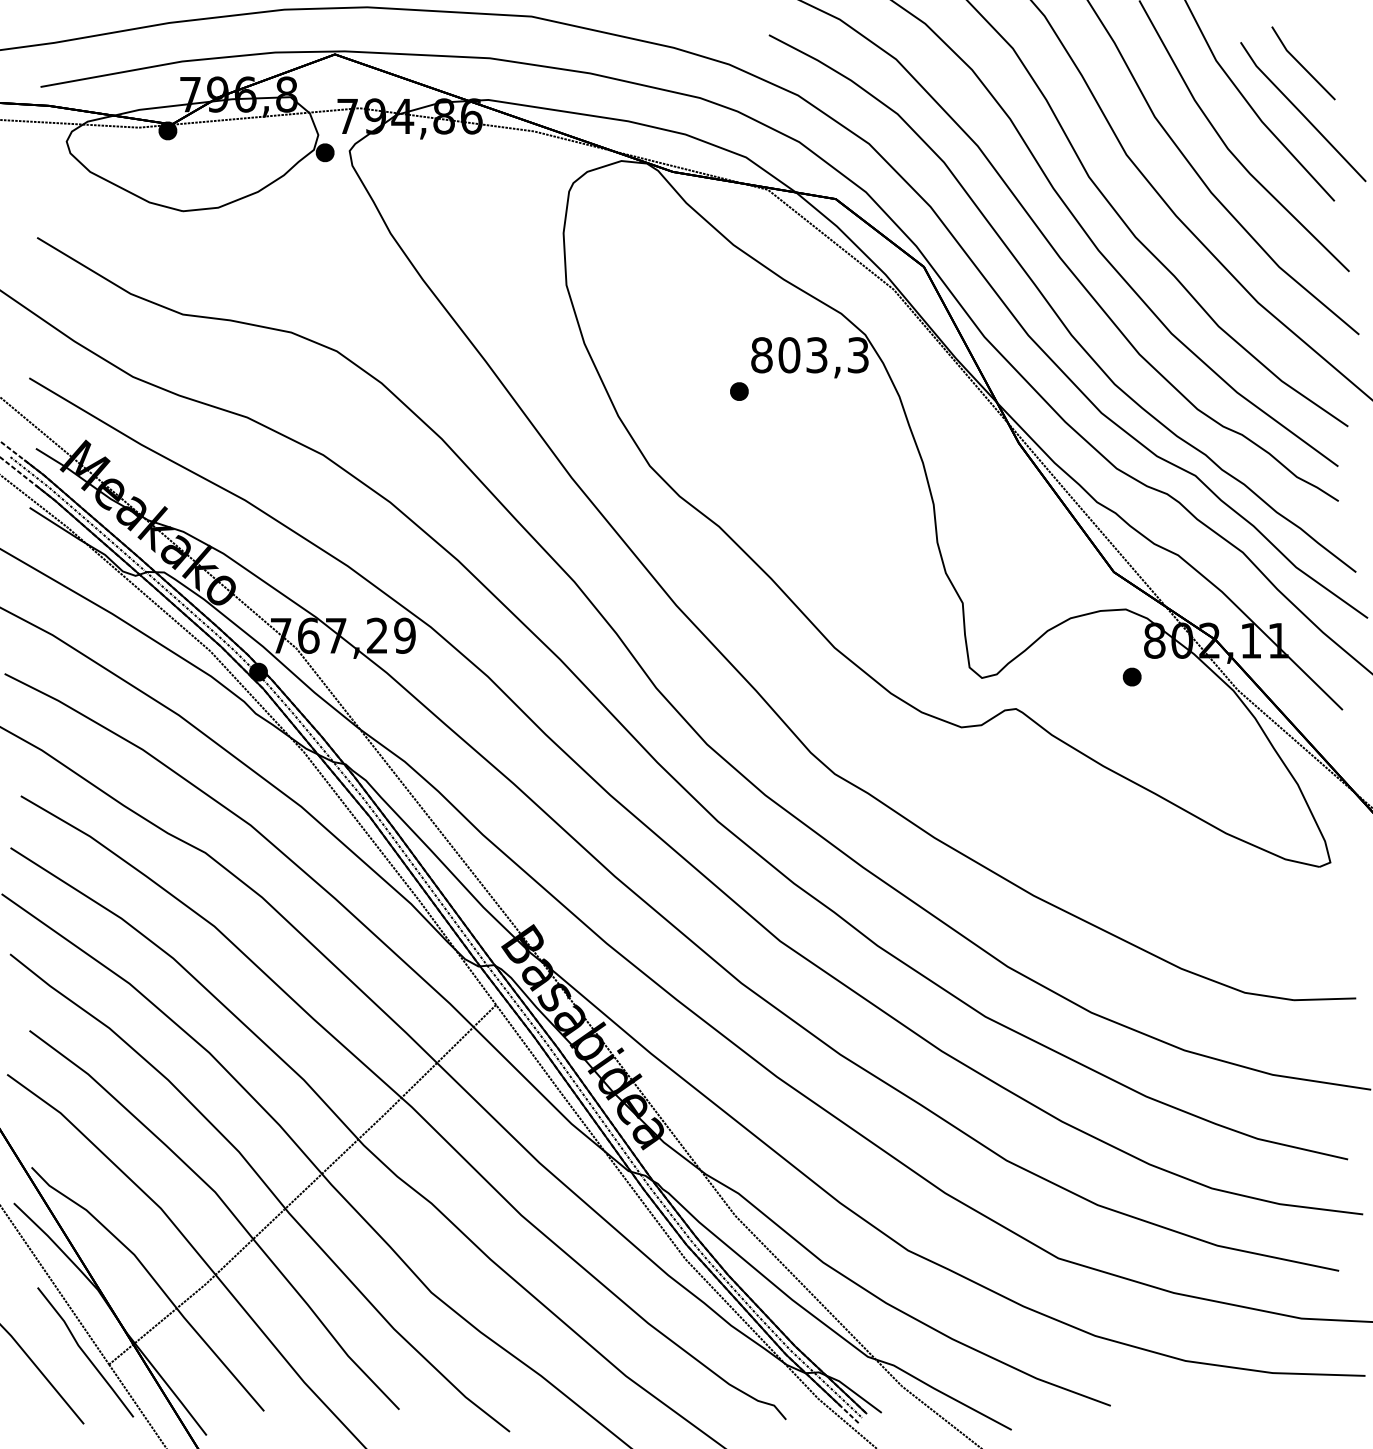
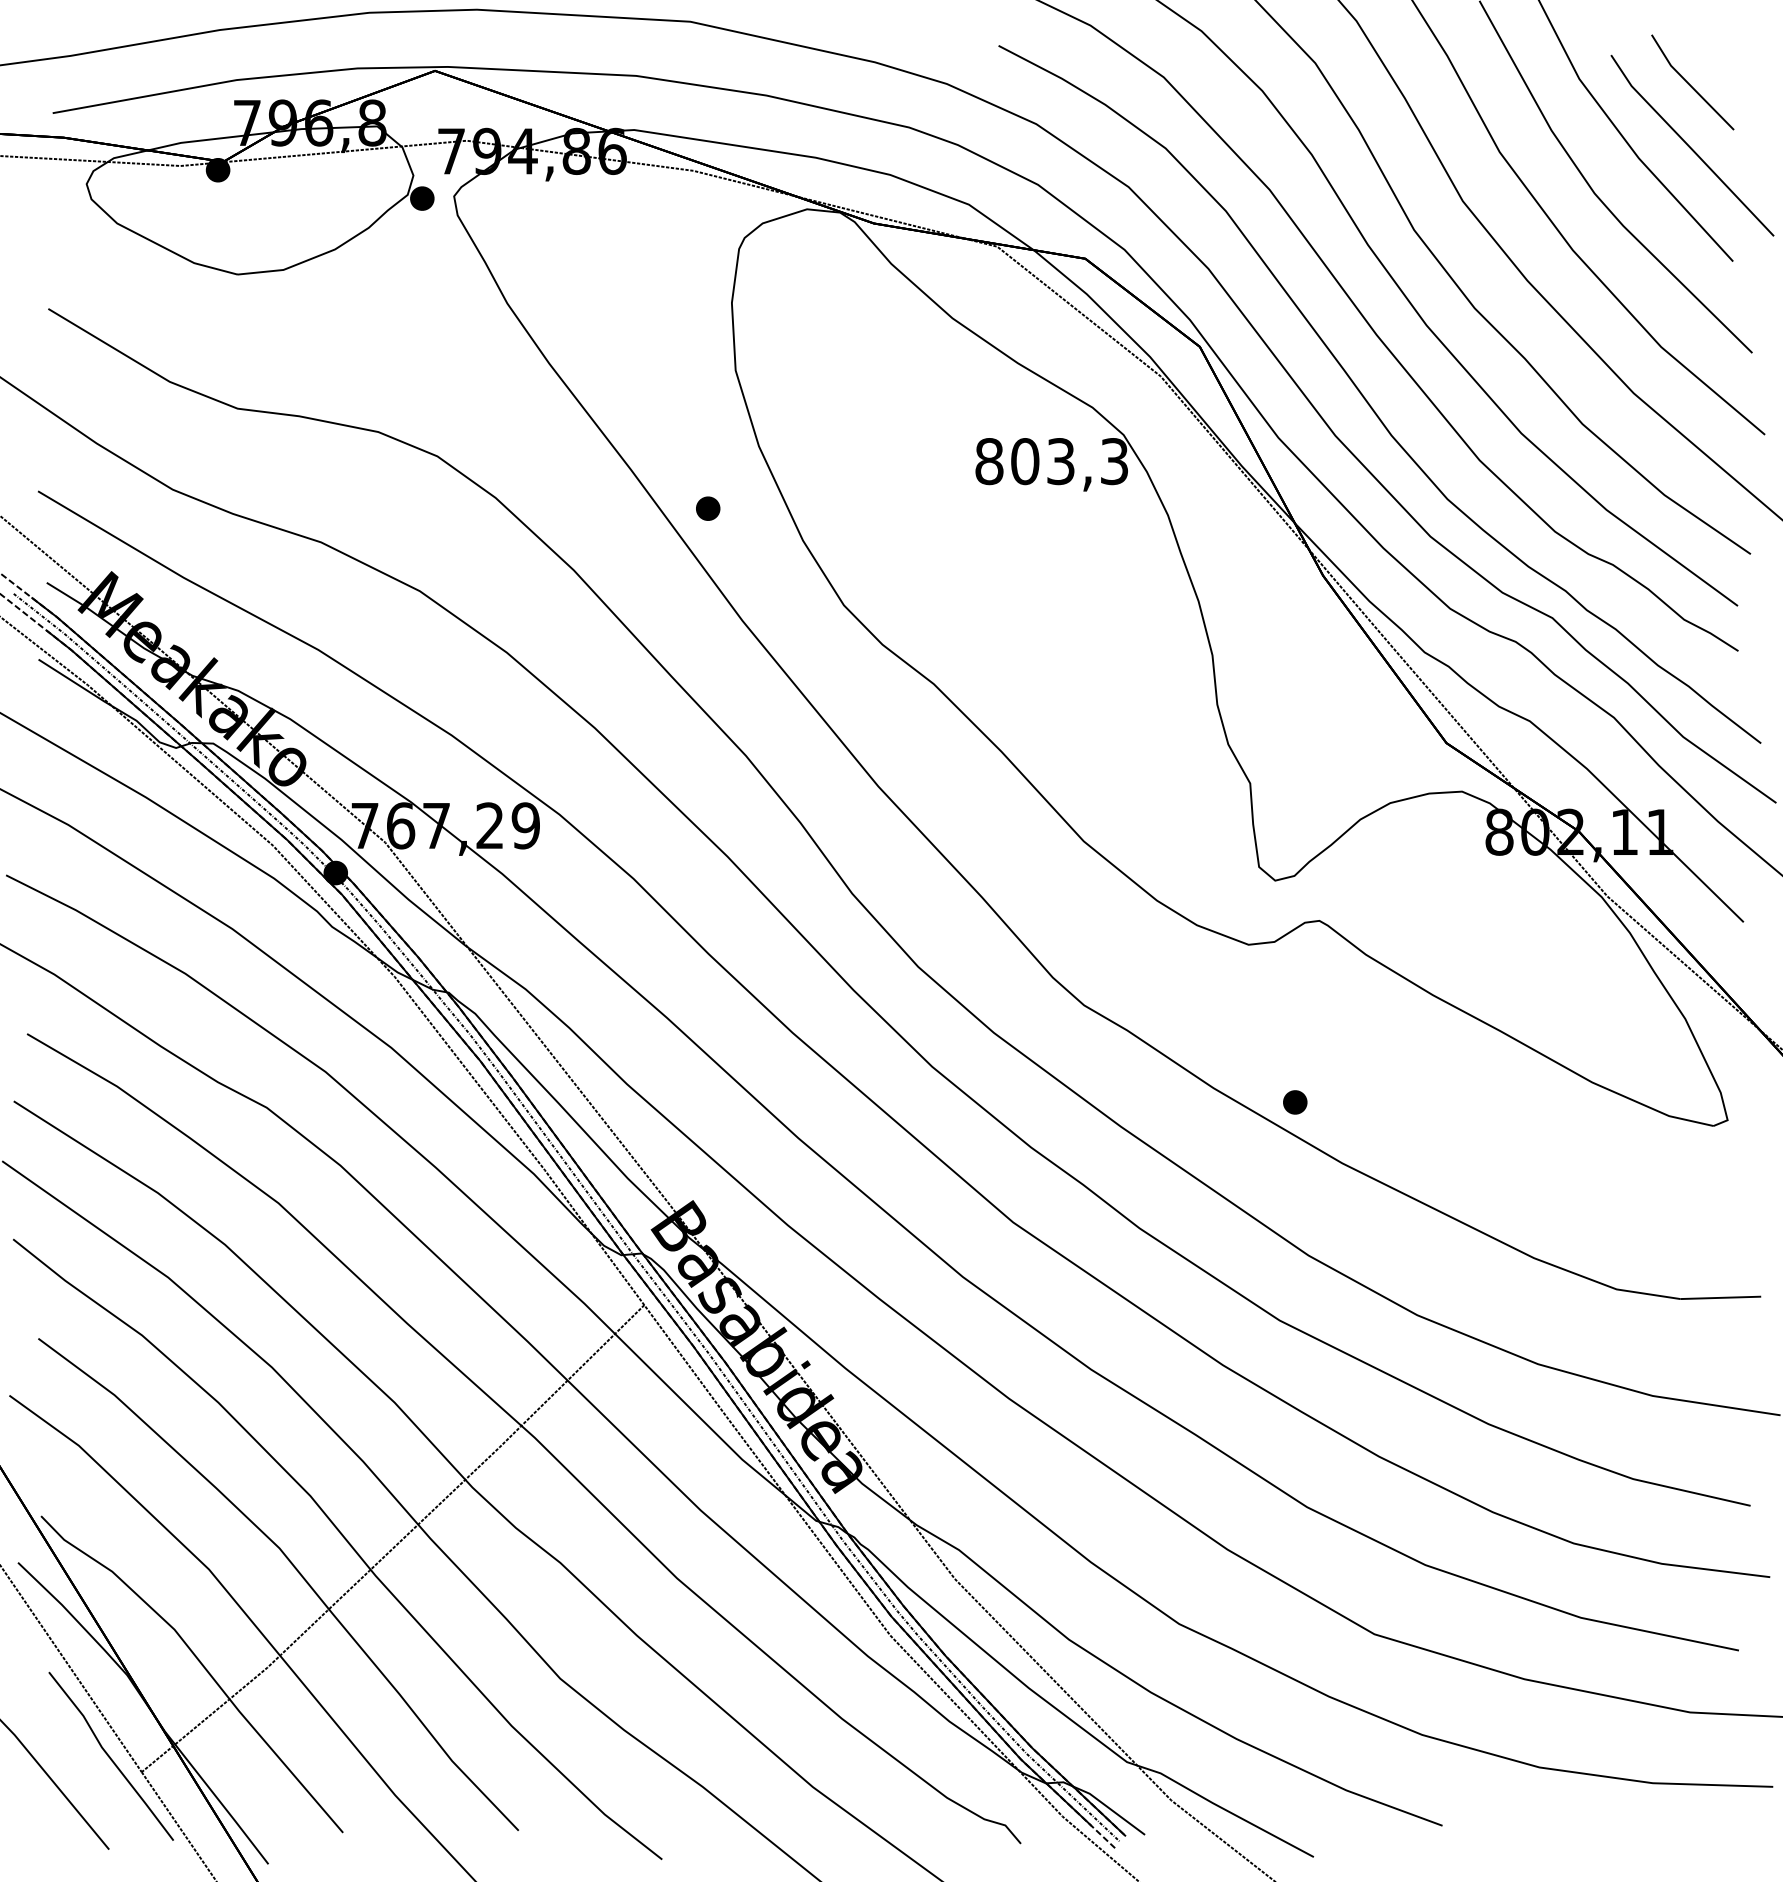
part: (739, 391) -> (708, 508), moved
part: (1132, 677) -> (1295, 1102), moved

